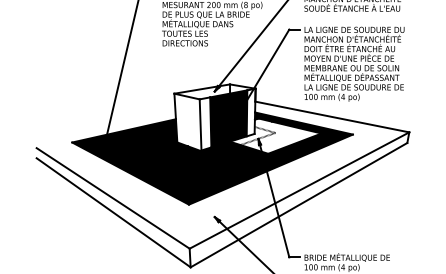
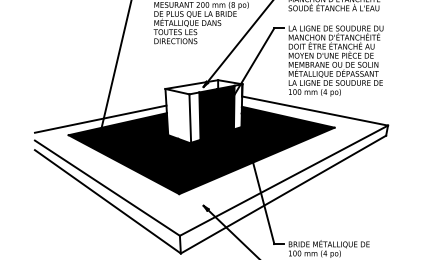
line: (105, 125) -> (100, 119), added
fill: (275, 135) -> (261, 128), added

